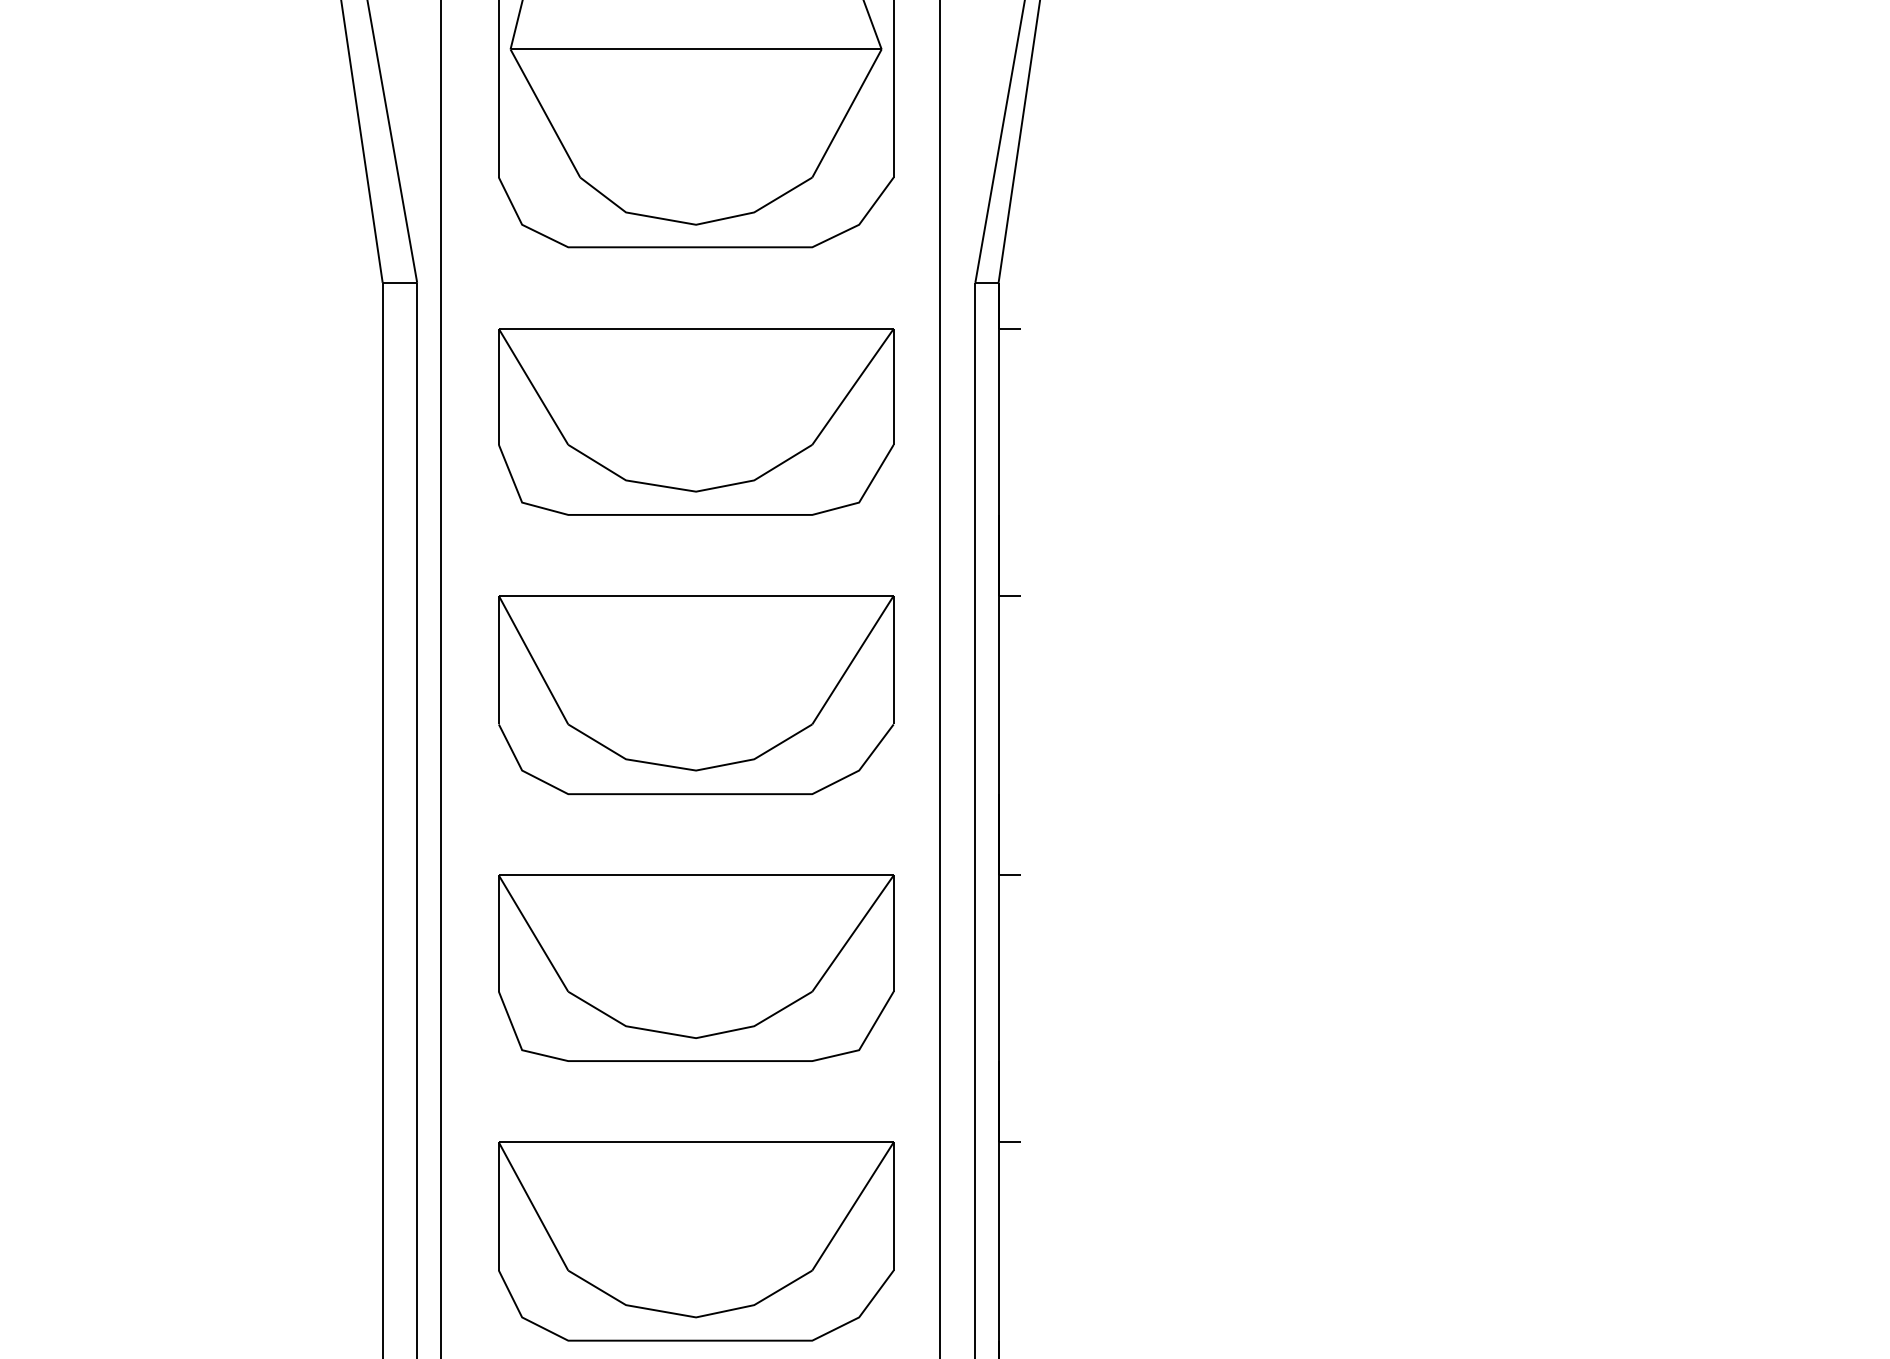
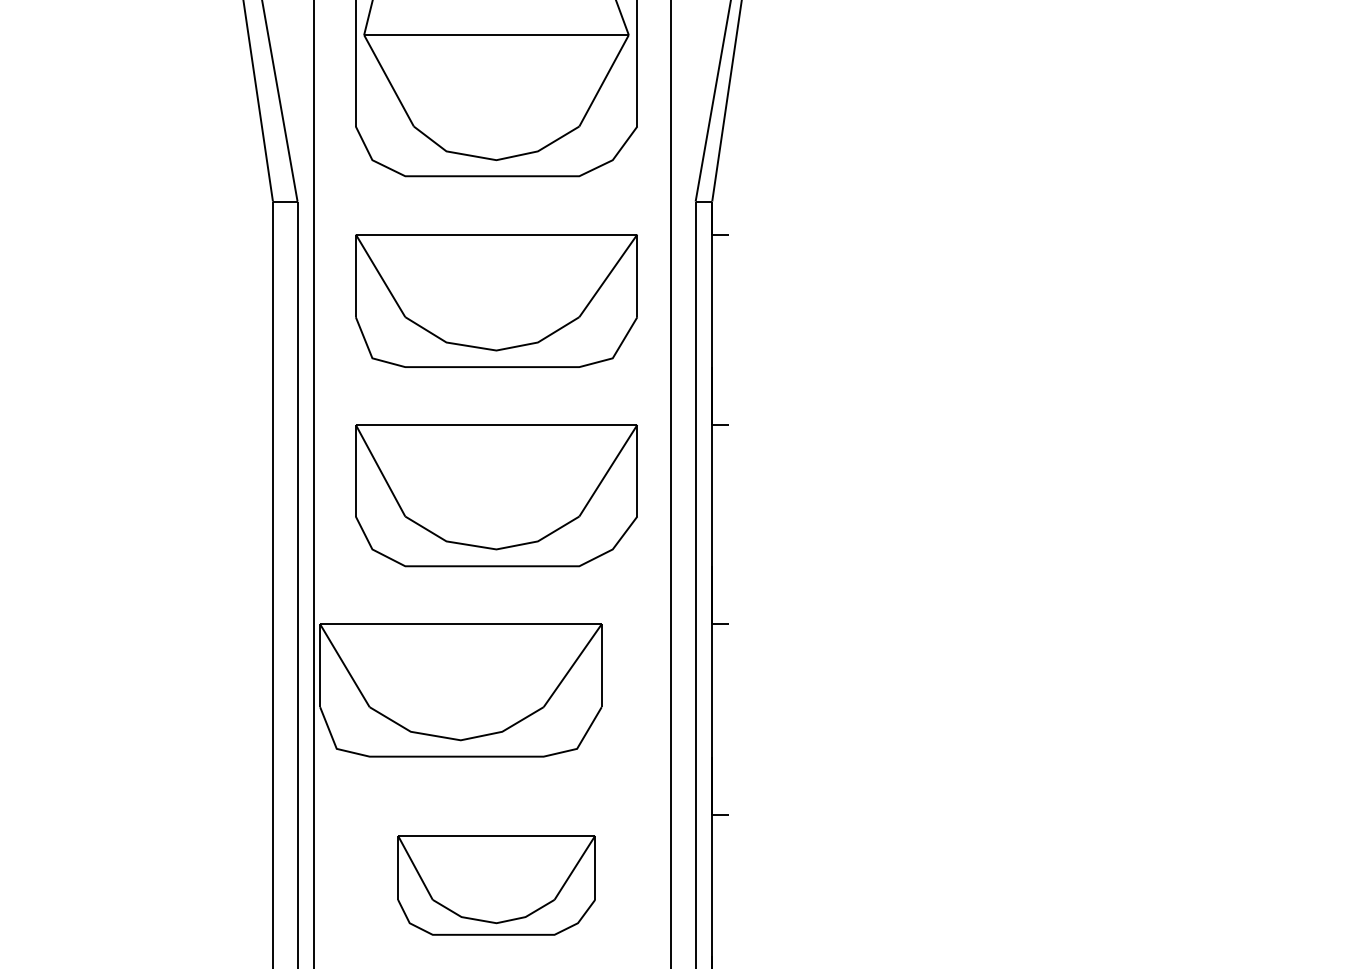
part: (696, 967) -> (461, 689), moved
part: (696, 1241) -> (496, 885), size x0.7

